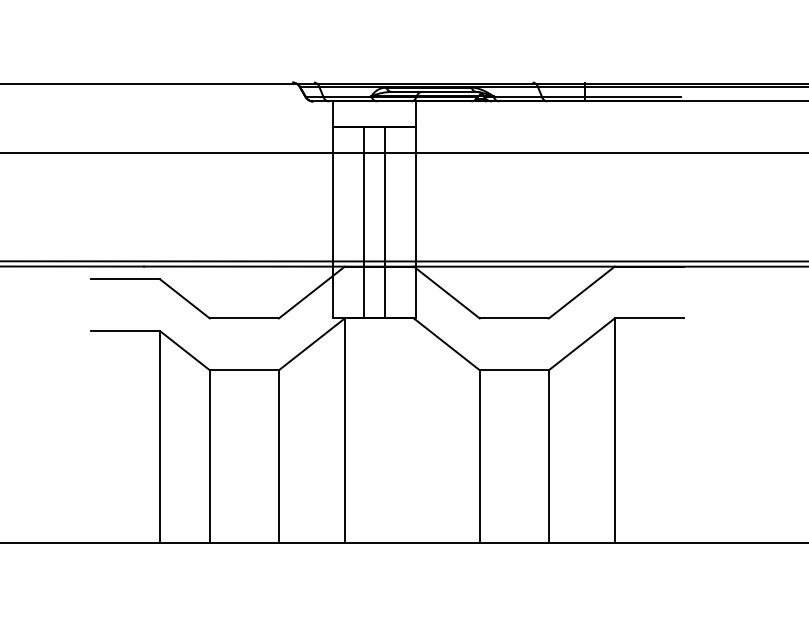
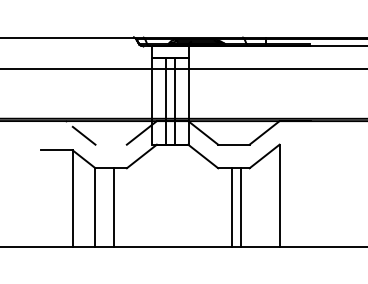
line: (124, 278) -> (56, 126), removed
line: (242, 317) -> (110, 144), removed
line: (649, 317) -> (295, 144), removed
line: (344, 430) -> (156, 195), removed
line: (278, 456) -> (113, 207), moved
line: (480, 456) -> (241, 207), moved
line: (548, 456) -> (231, 207), moved

